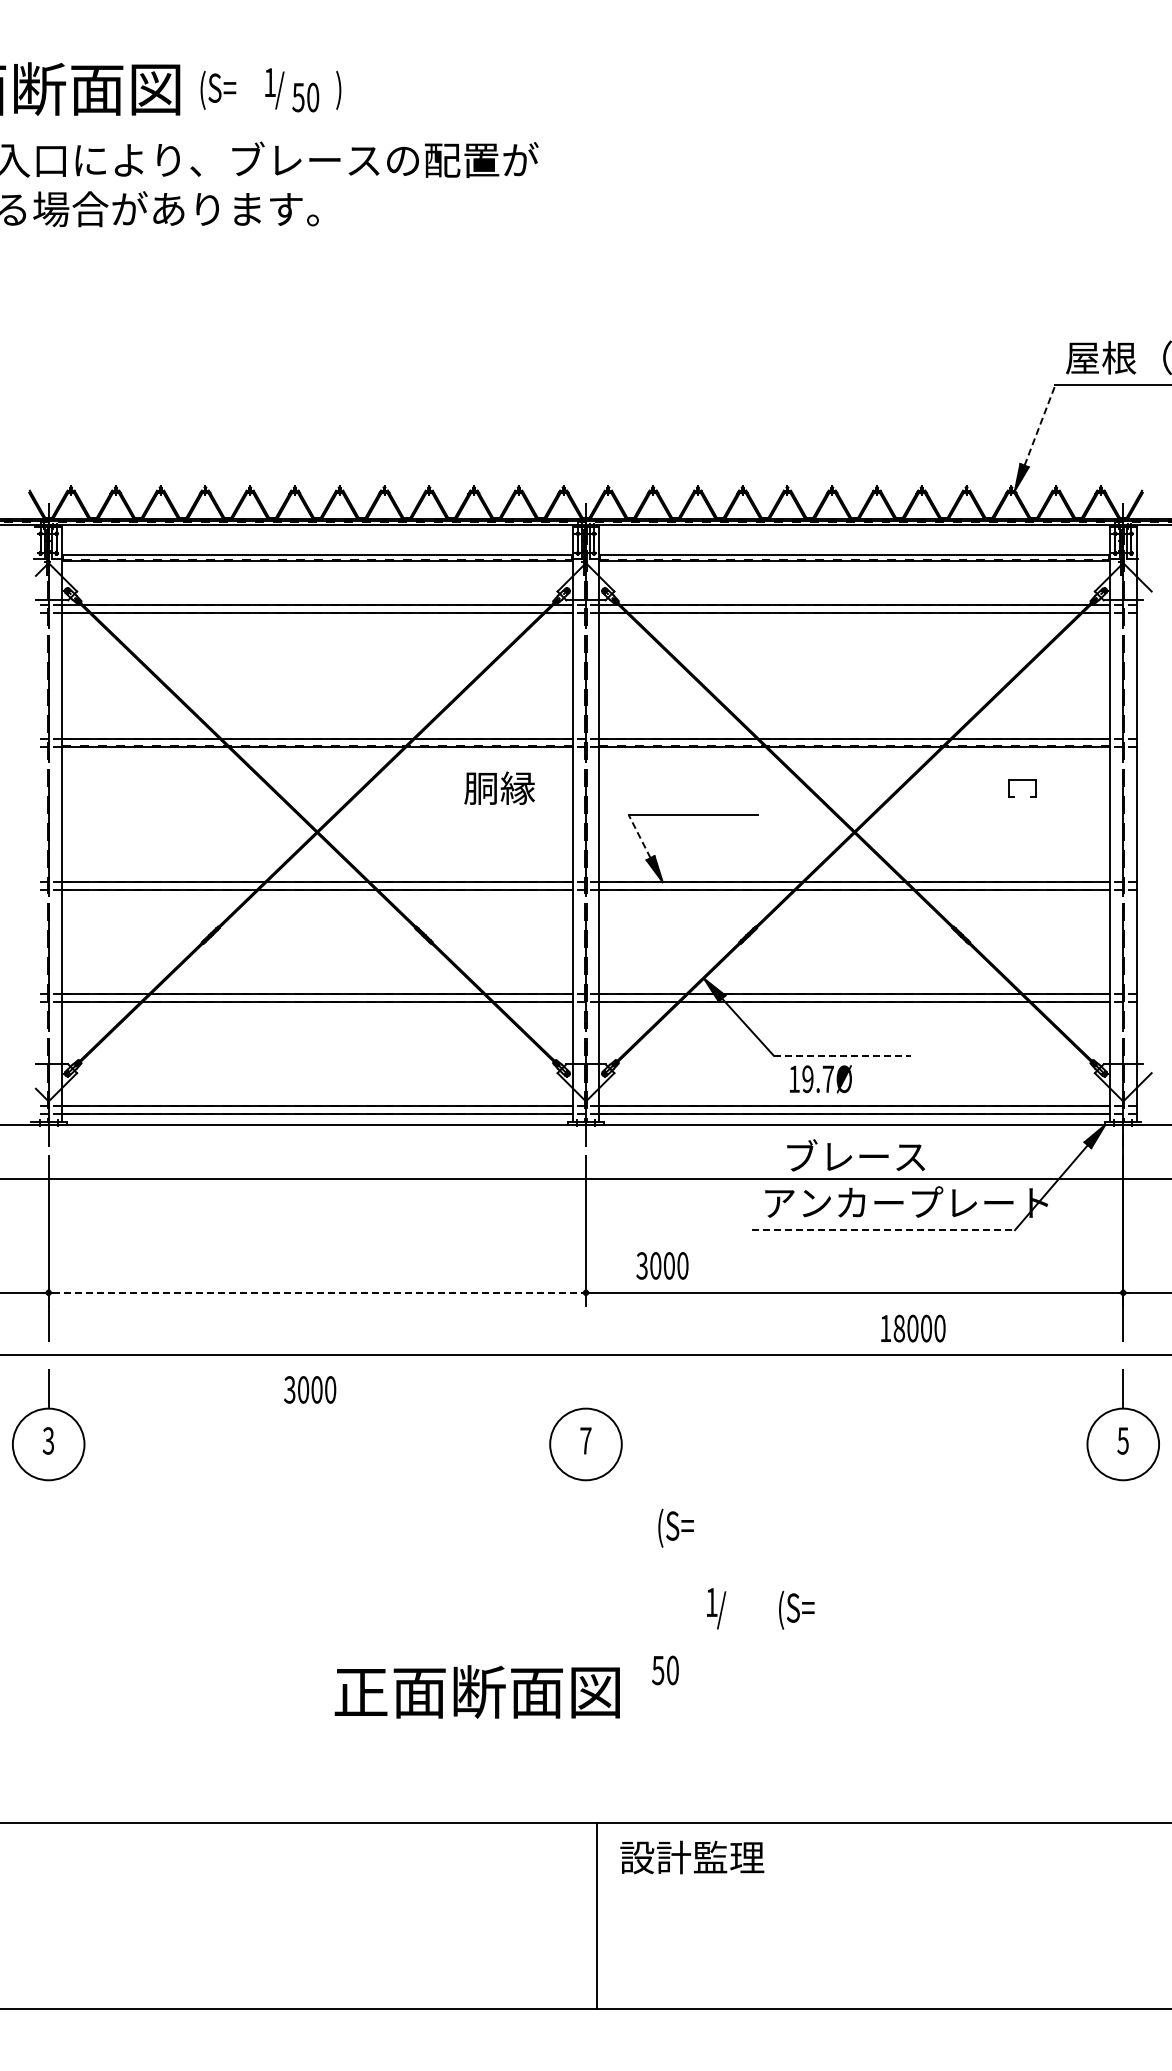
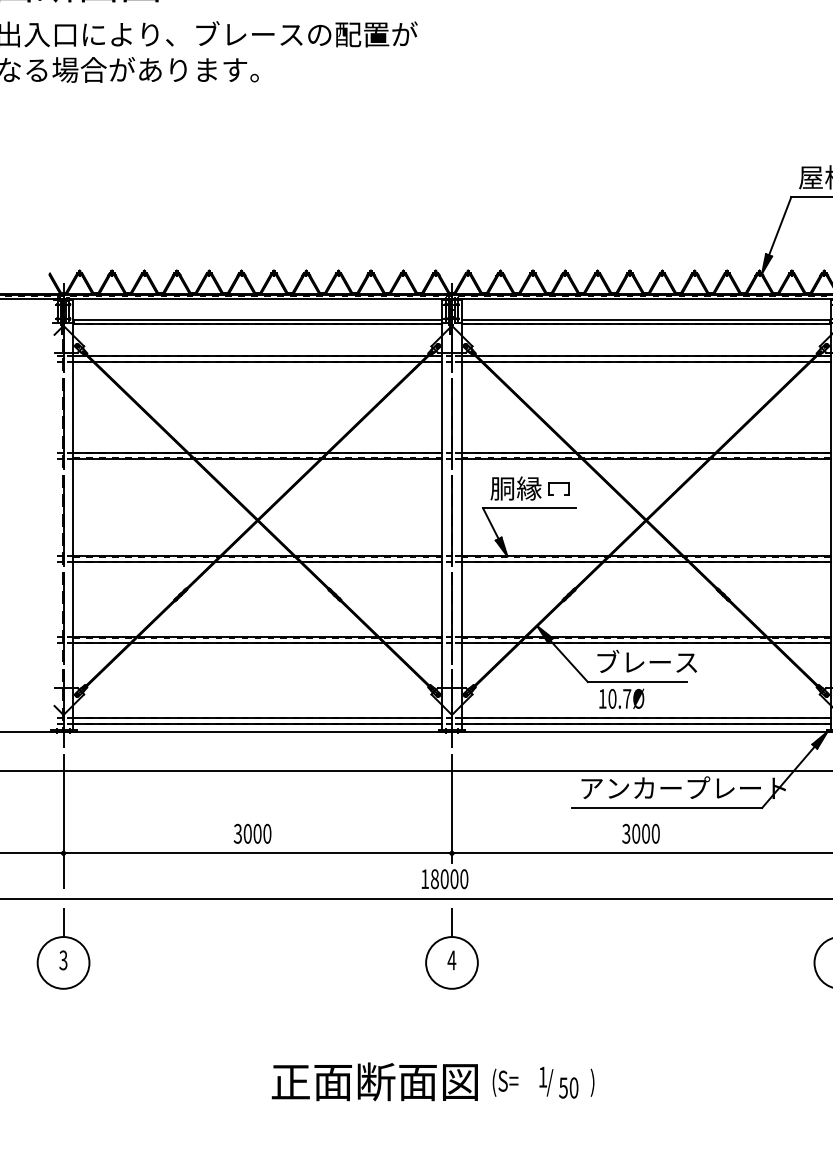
line: (1040, 424) -> (780, 225), dashed -> solid
part: (1022, 780) -> (559, 482), moved
text: (499, 787) -> (515, 488), moved
line: (639, 836) -> (490, 523), dashed -> solid
line: (842, 1055) -> (637, 681), dashed -> solid
text: (807, 1079) -> (612, 699), 19.7Ø -> 10.7Ø
text: (855, 1155) -> (646, 661), moved
line: (883, 1230) -> (667, 808), dashed -> solid
text: (662, 1265) -> (641, 833), moved
line: (317, 1292) -> (257, 853), dashed -> solid
text: (913, 1328) -> (445, 879), moved
line: (585, 1388) -> (451, 922), added
text: (310, 1389) -> (252, 833), moved
text: (585, 1440) -> (451, 960), 7 -> 4
text: (675, 1527) -> (505, 1082), moved
text: (795, 1609) -> (603, 1082), (S= -> )
text: (665, 1670) -> (568, 1088), moved
text: (476, 1691) -> (374, 1081), moved

